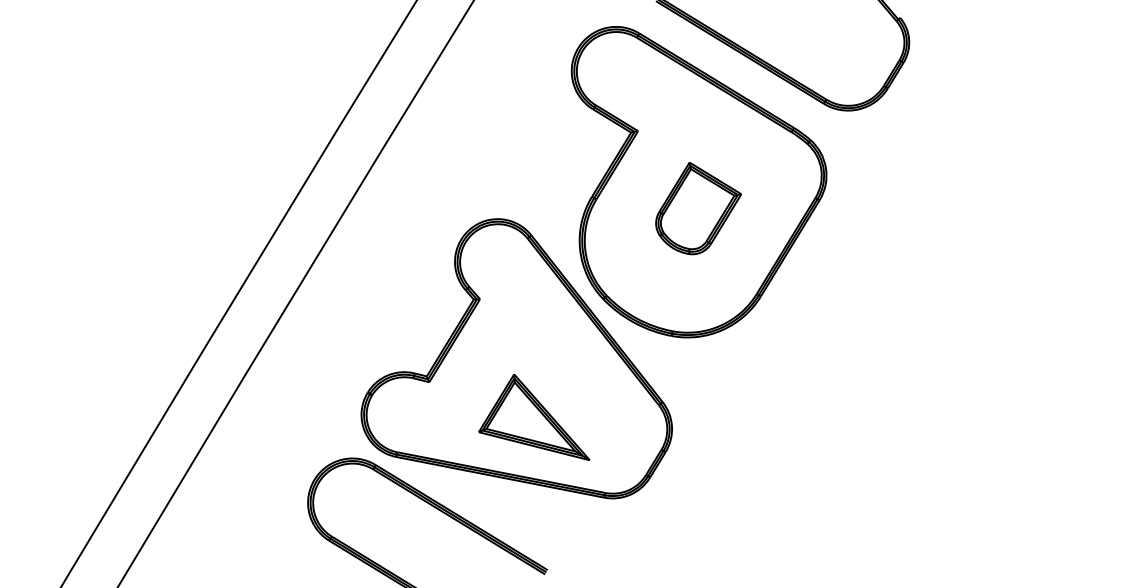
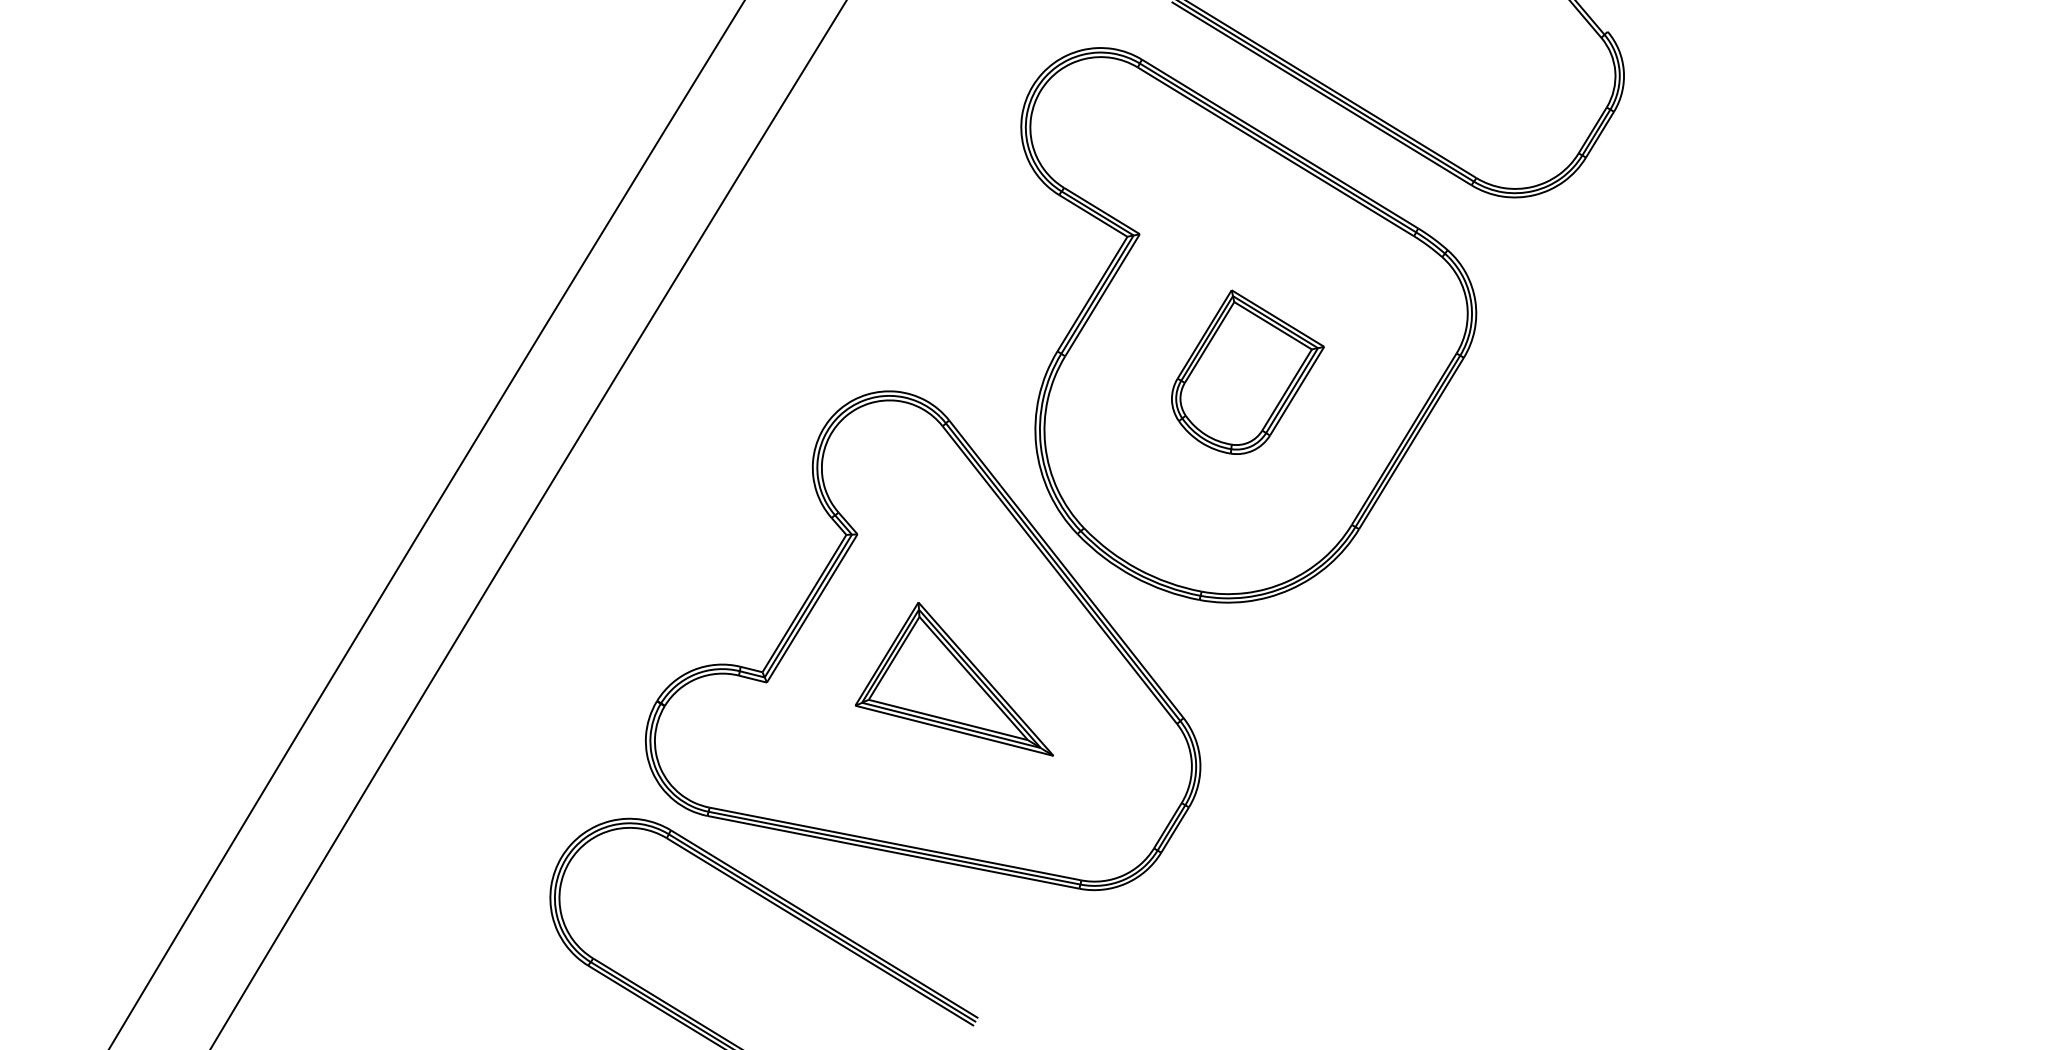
part: (534, 417) -> (954, 679), moved

